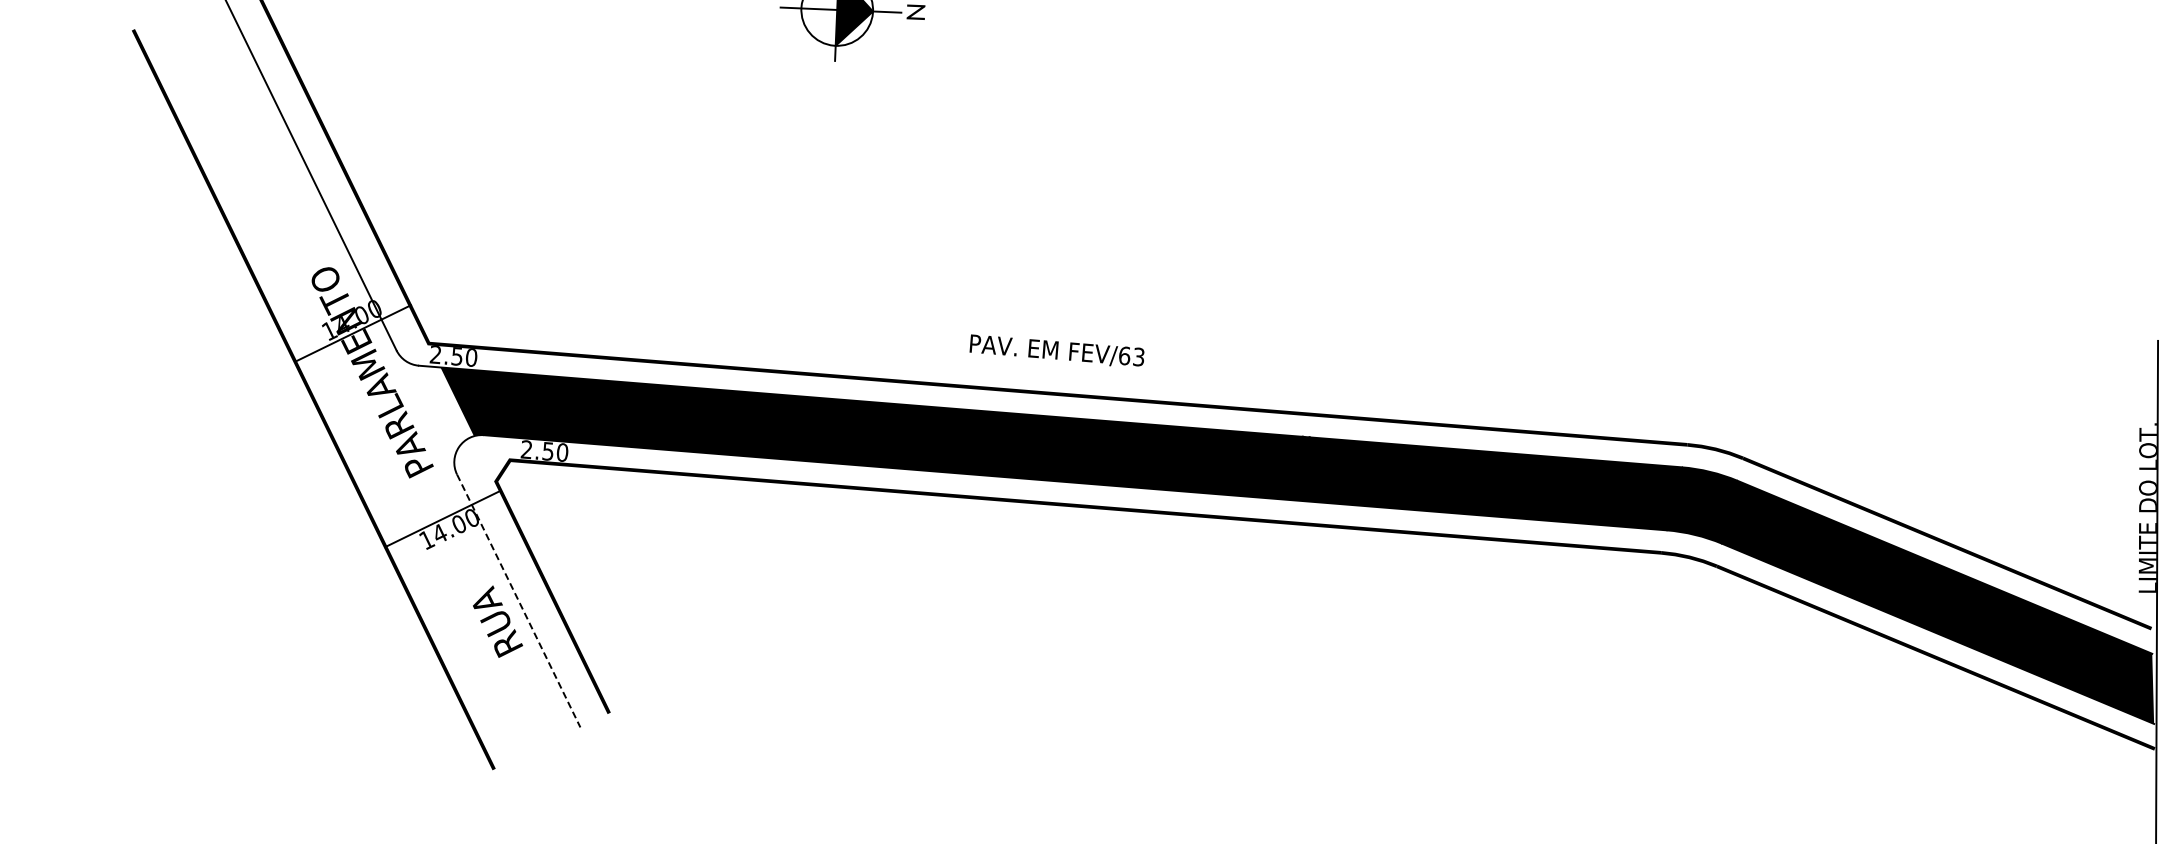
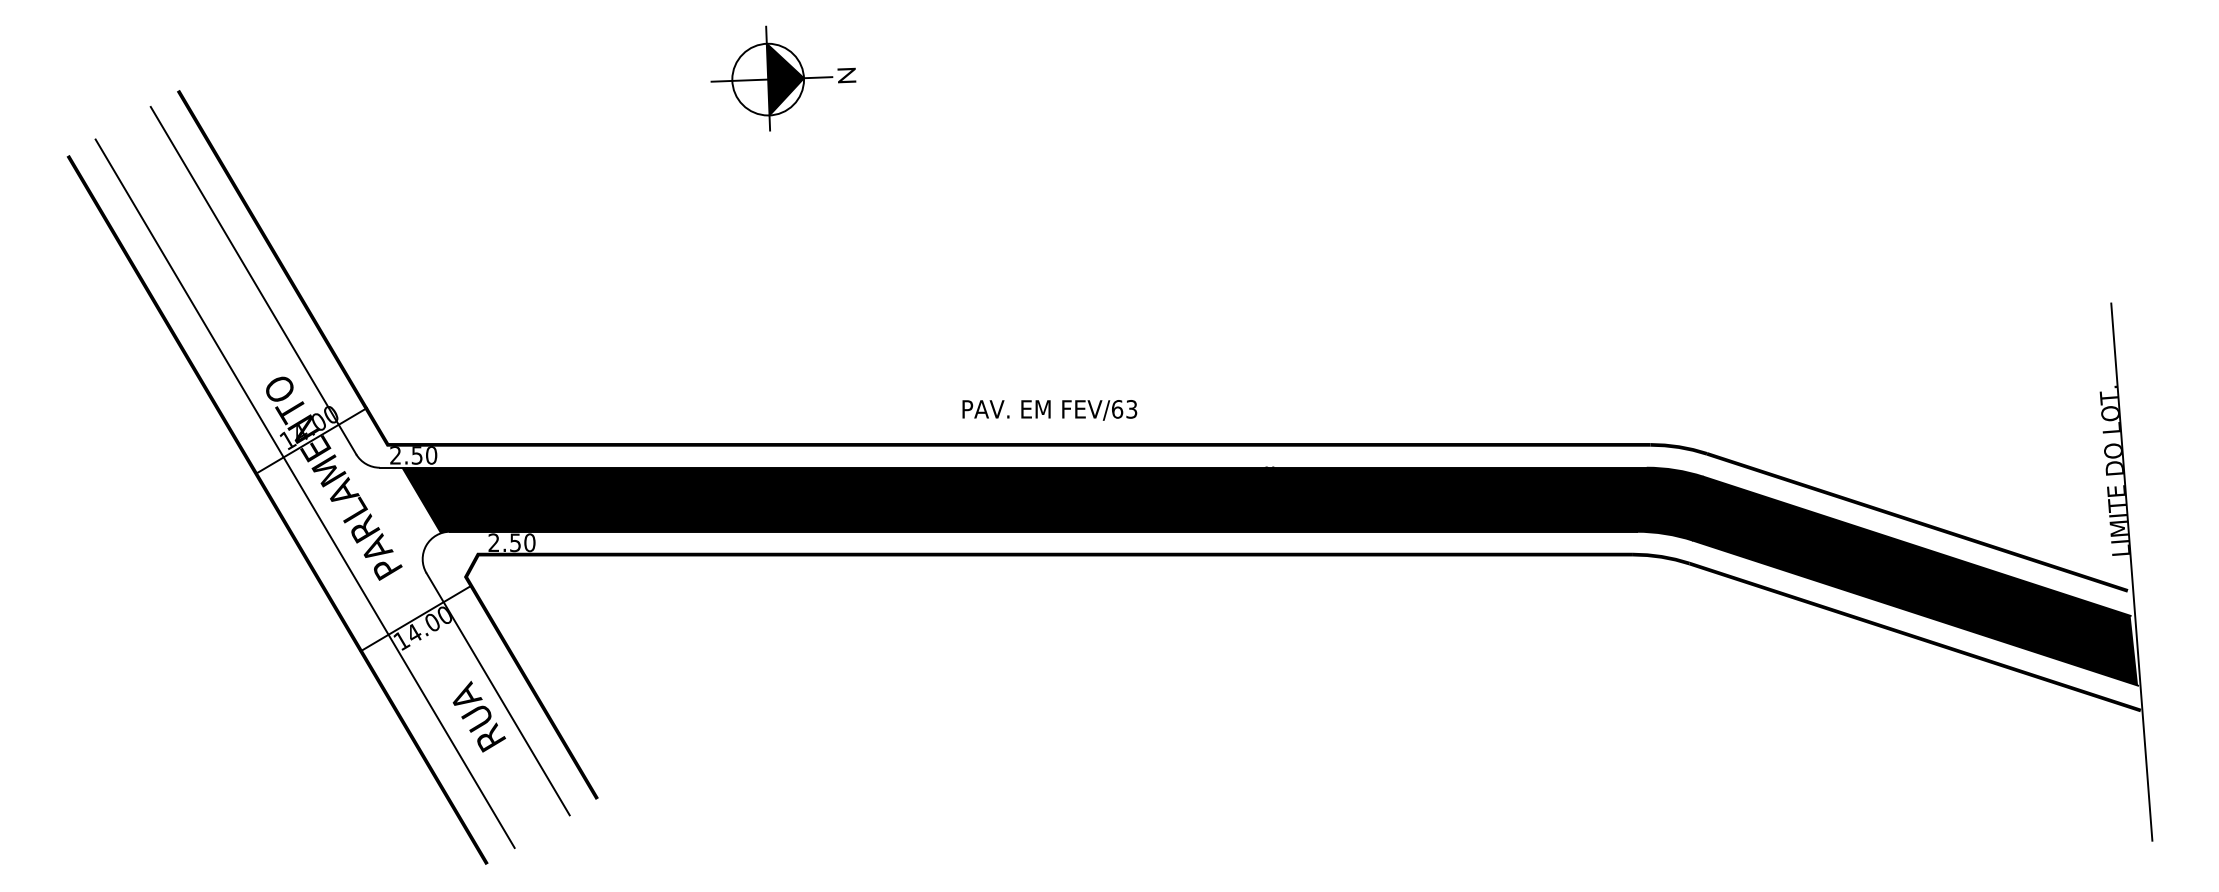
text: (1056, 351) -> (1049, 410), moved
line: (341, 385) -> (304, 493), added
line: (519, 601) -> (498, 694), dashed -> solid

